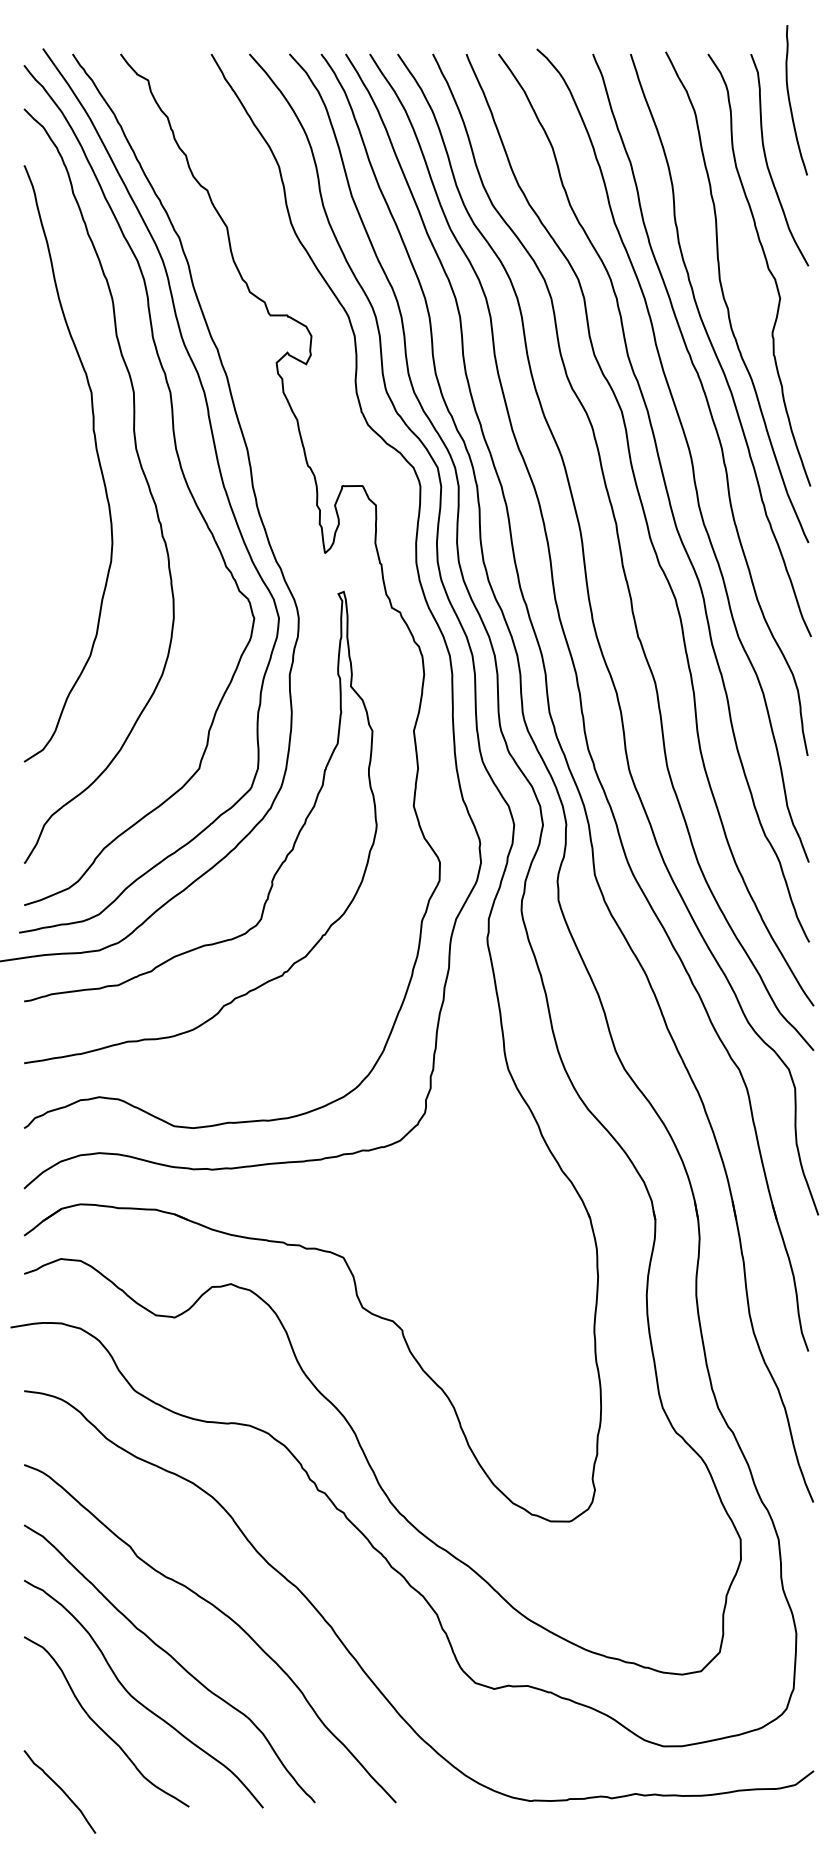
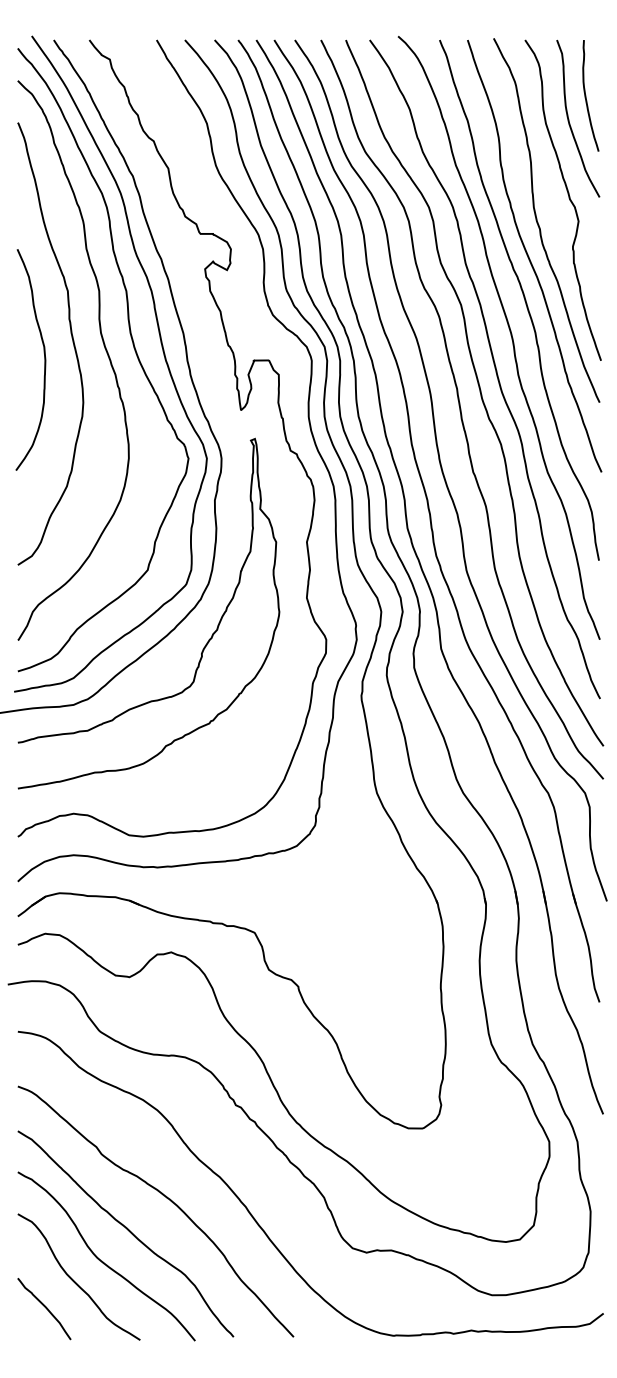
curve: (790, 100) -> (586, 96), moved
curve: (59, 480) -> (44, 356), added
curve: (60, 1789) -> (44, 1307), moved

